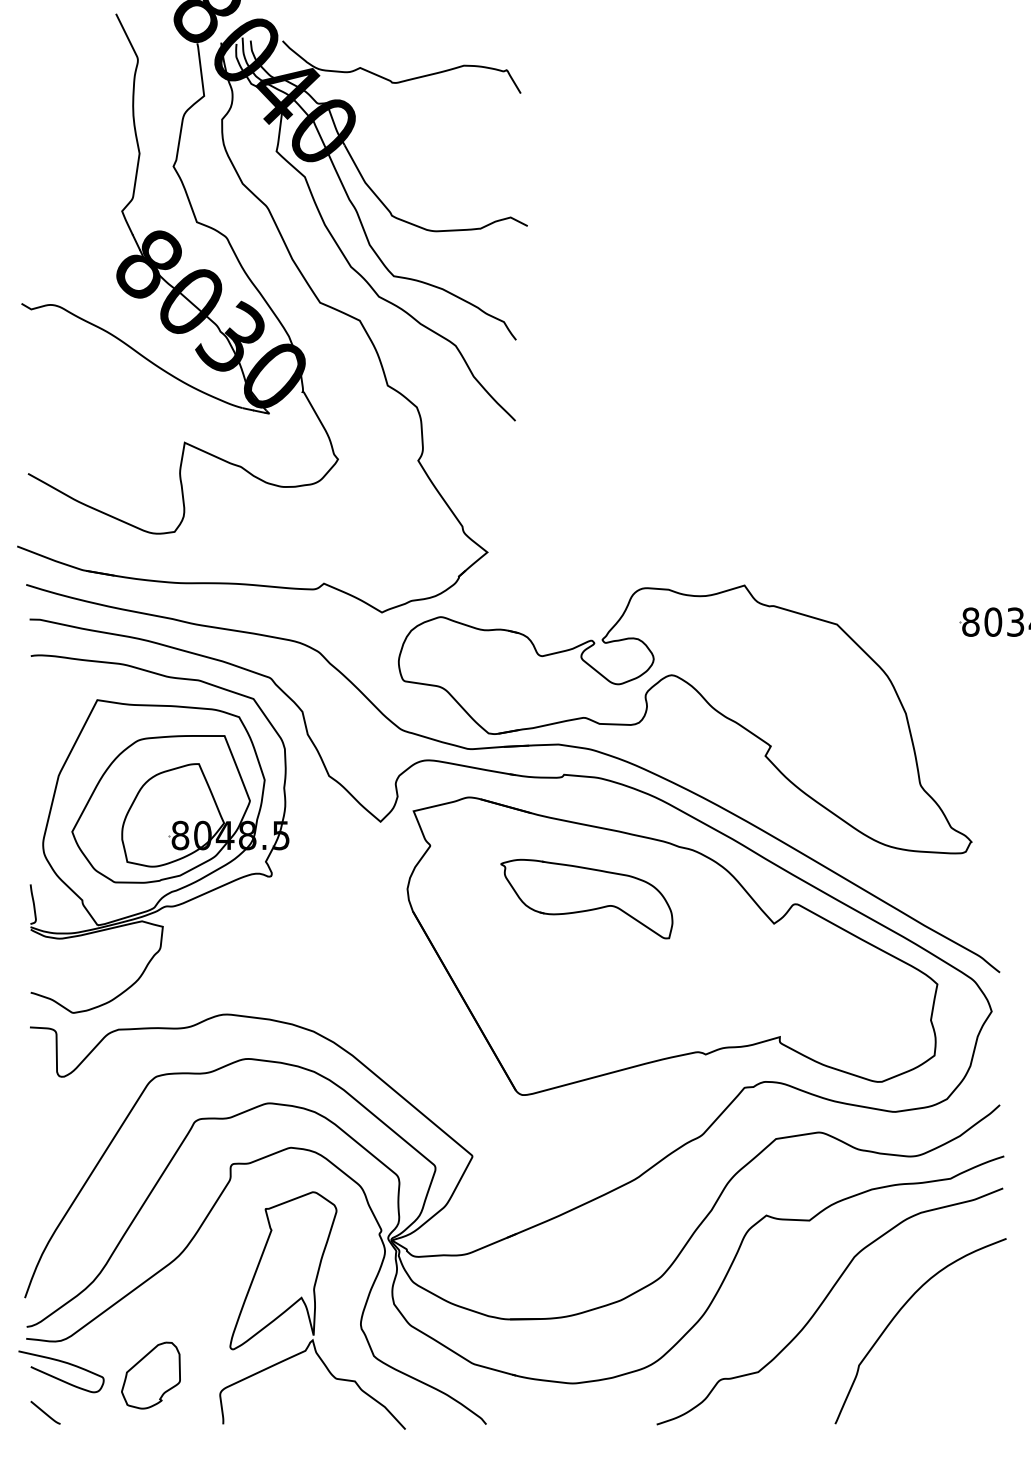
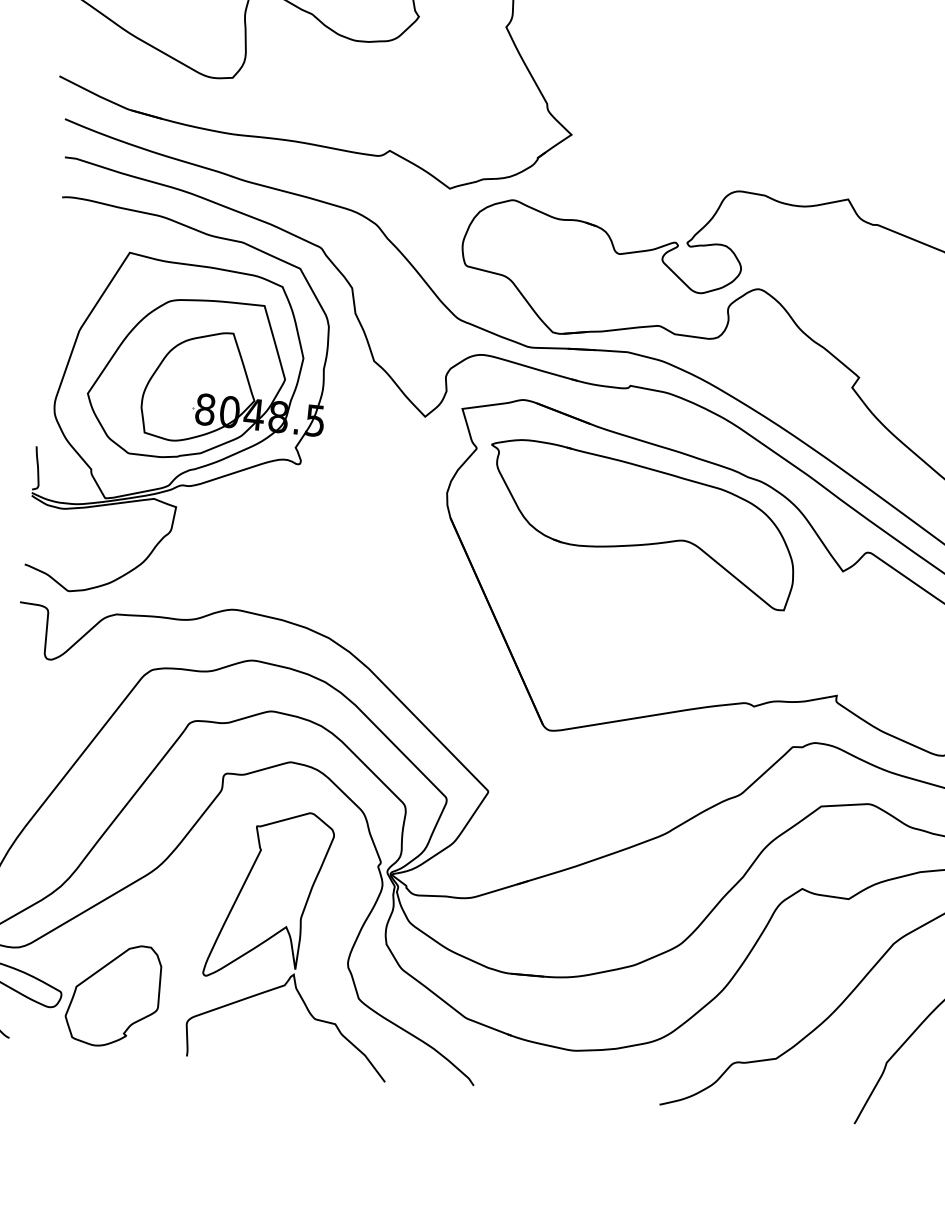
part: (586, 898) -> (641, 523), size x1.67
part: (150, 1375) -> (112, 995), size x1.43

